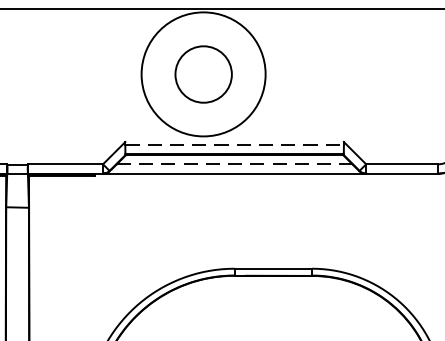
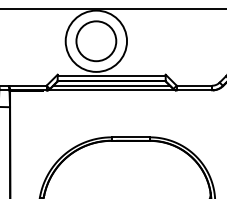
circle: (203, 74) -> (96, 41), size x1.43
line: (236, 145) -> (112, 76), dashed -> solid
line: (236, 163) -> (112, 85), dashed -> solid

